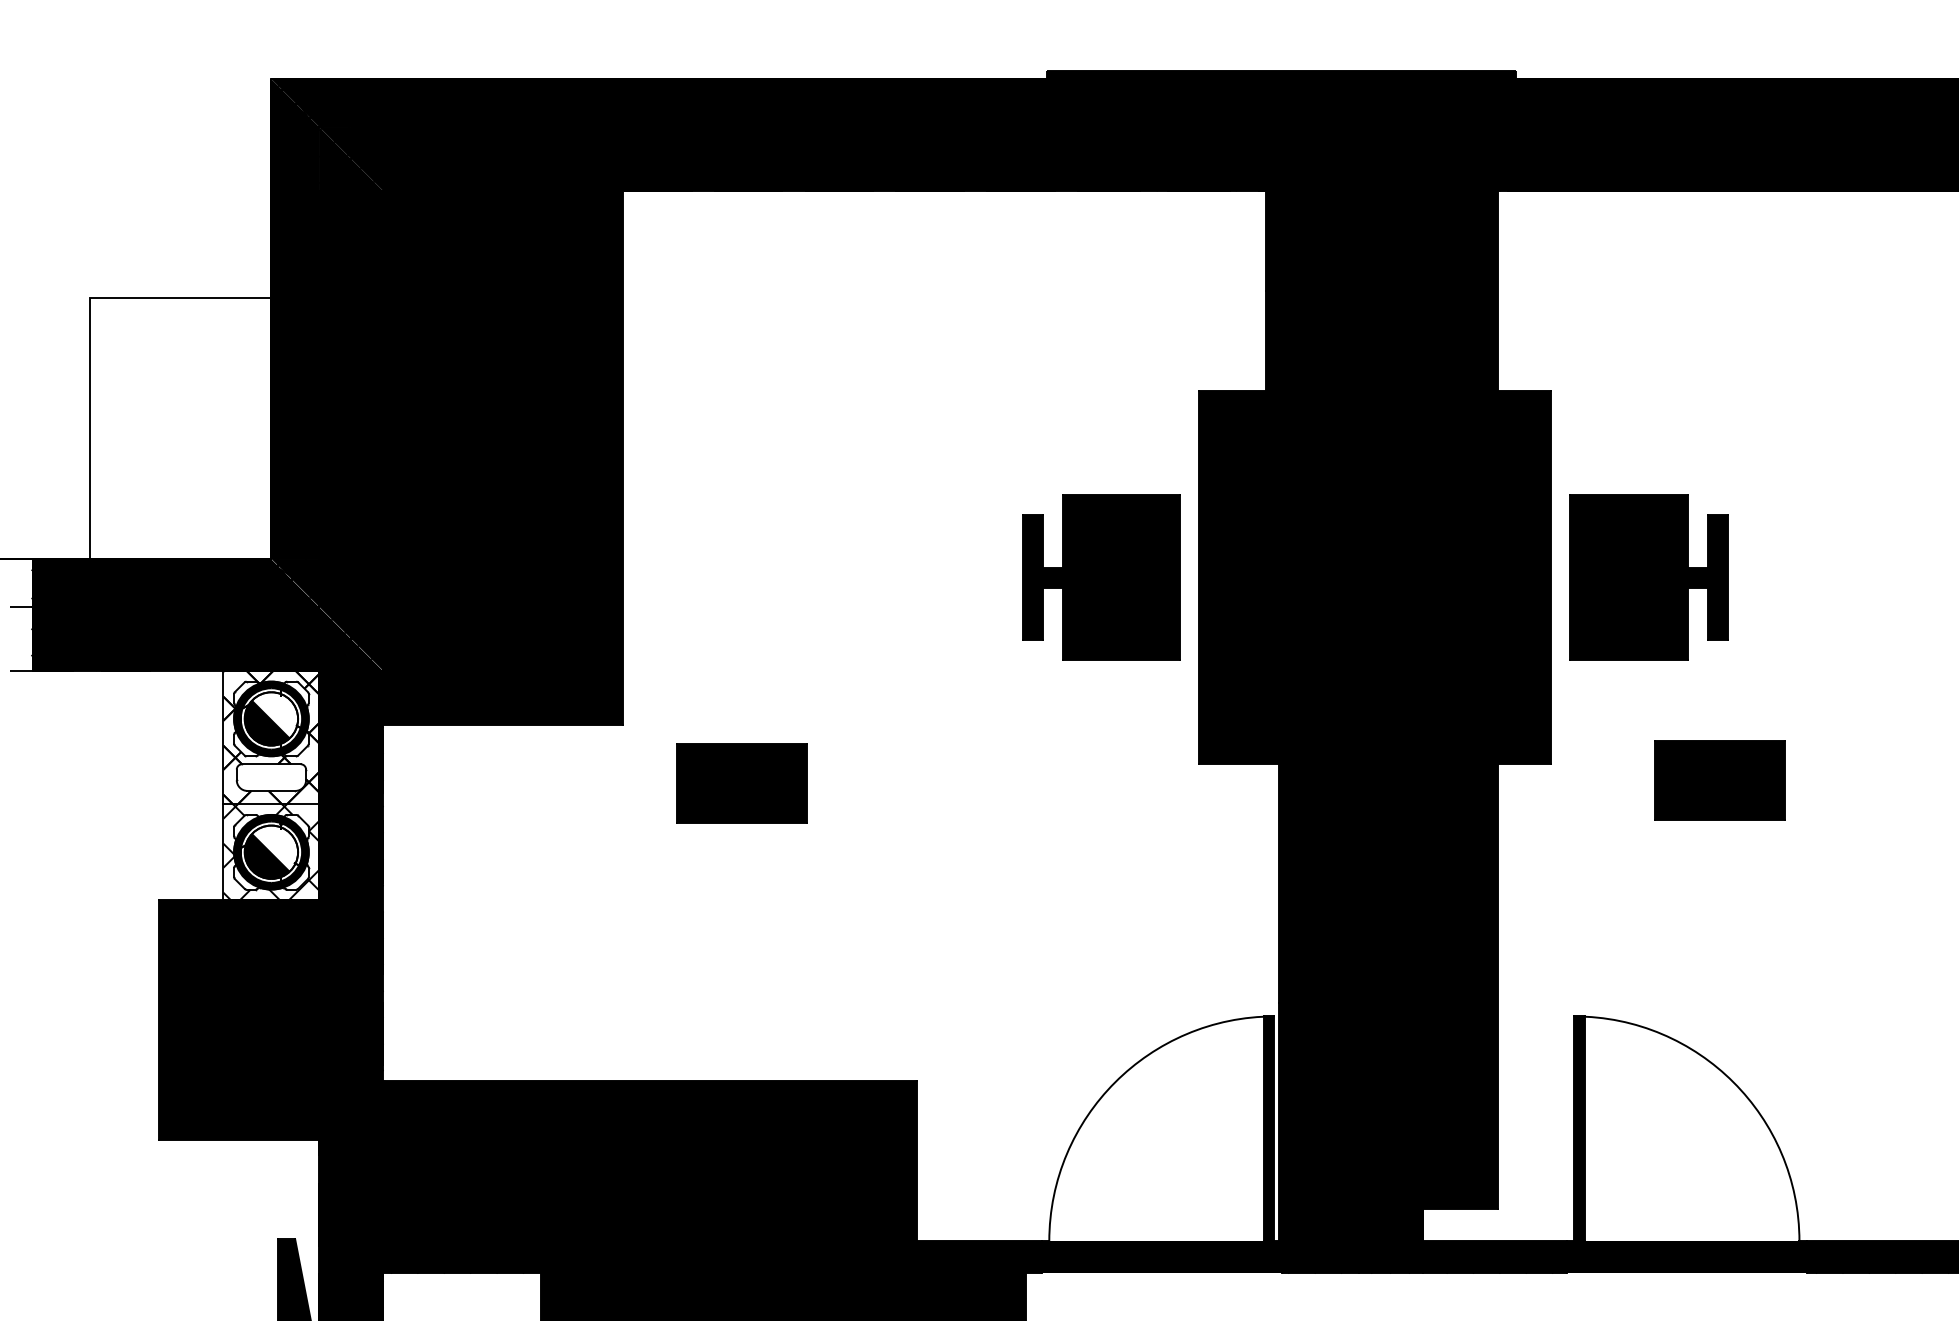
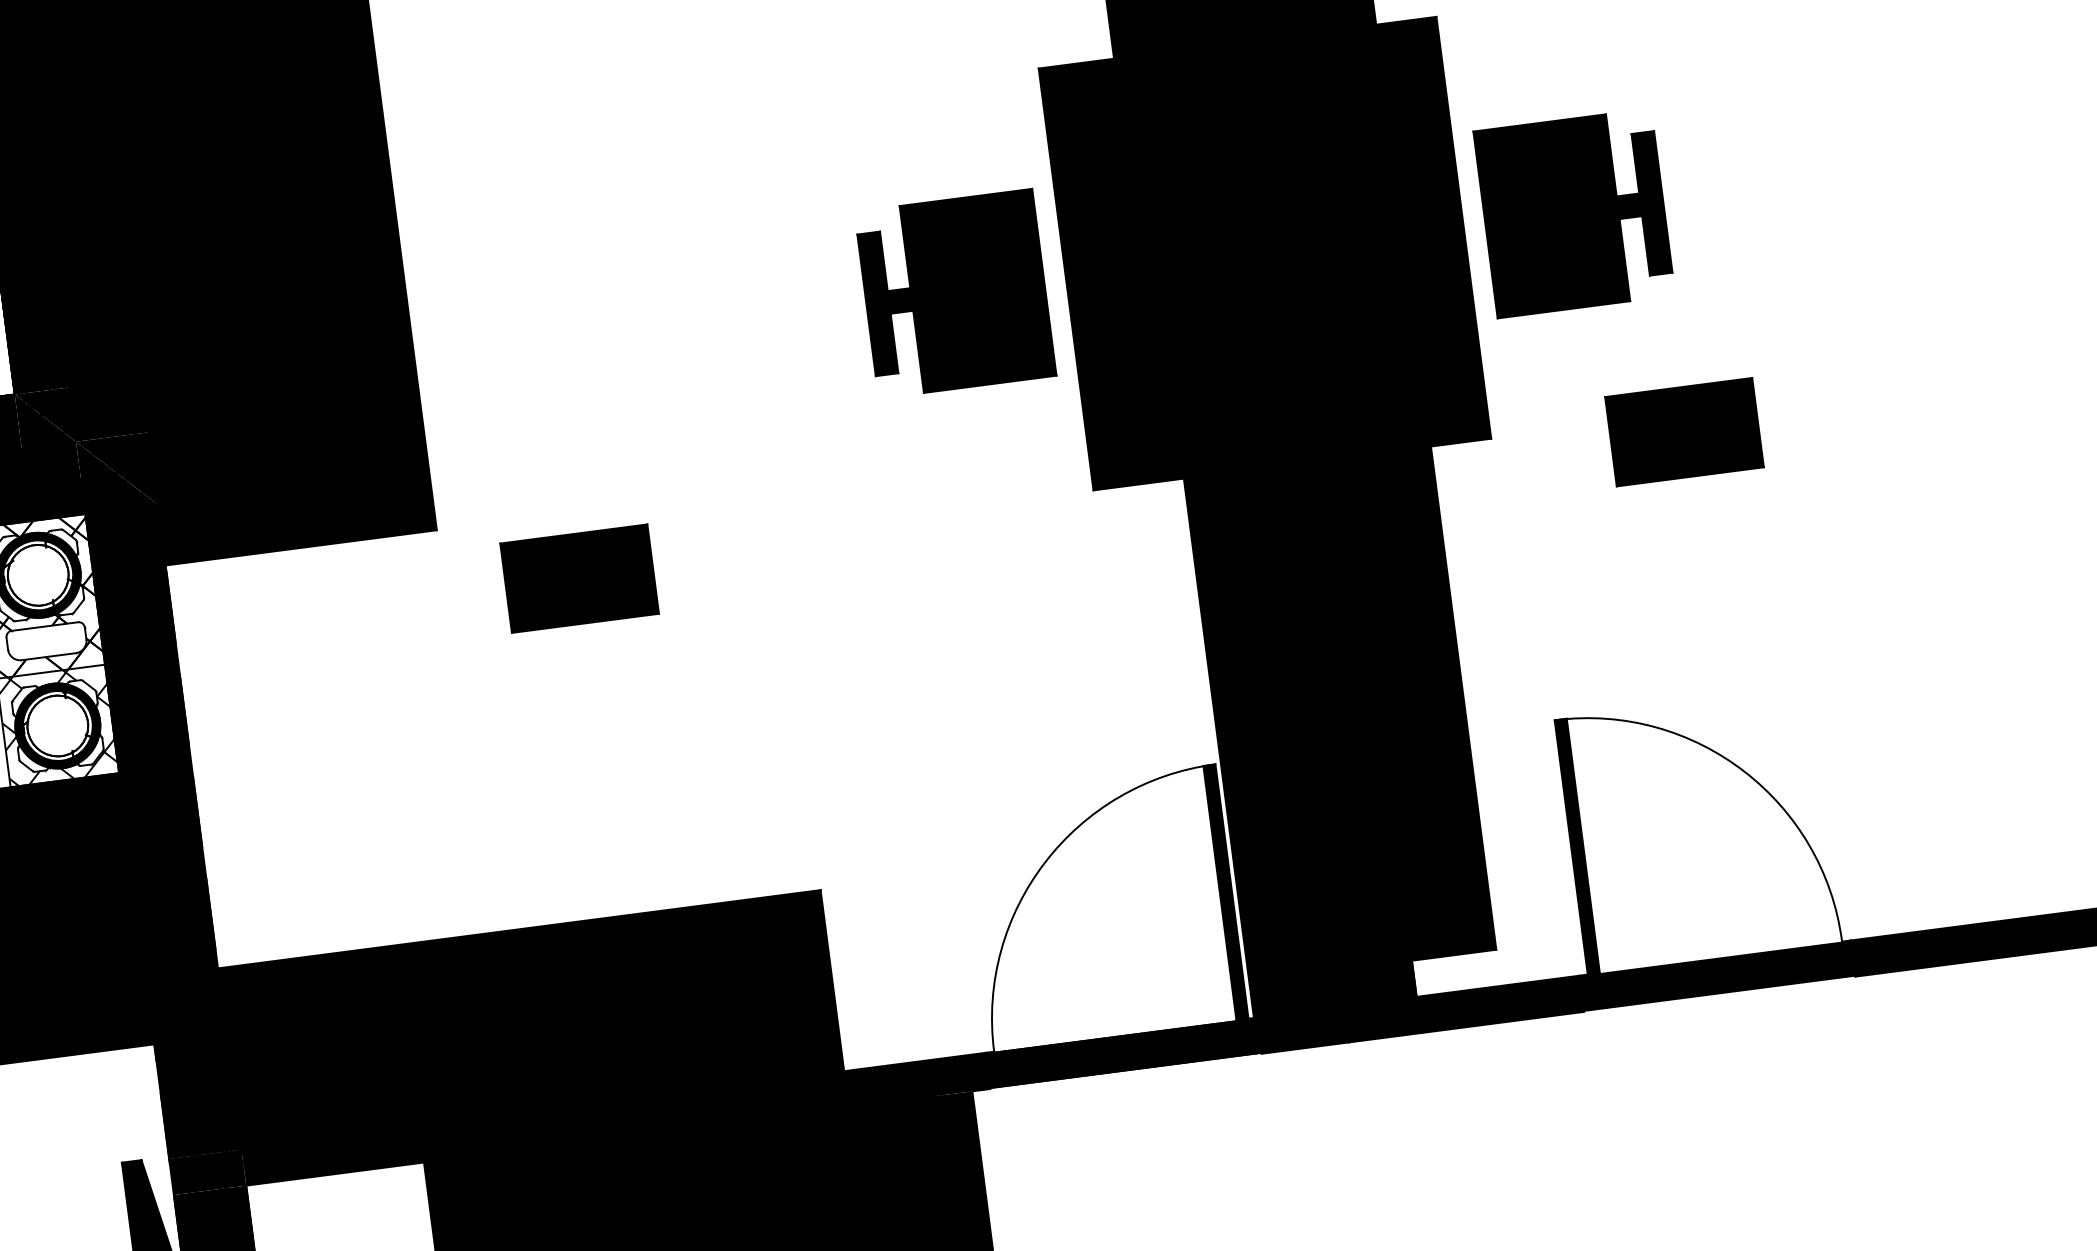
fill: (267, 722) -> (34, 579), removed
fill: (267, 855) -> (53, 730), removed

